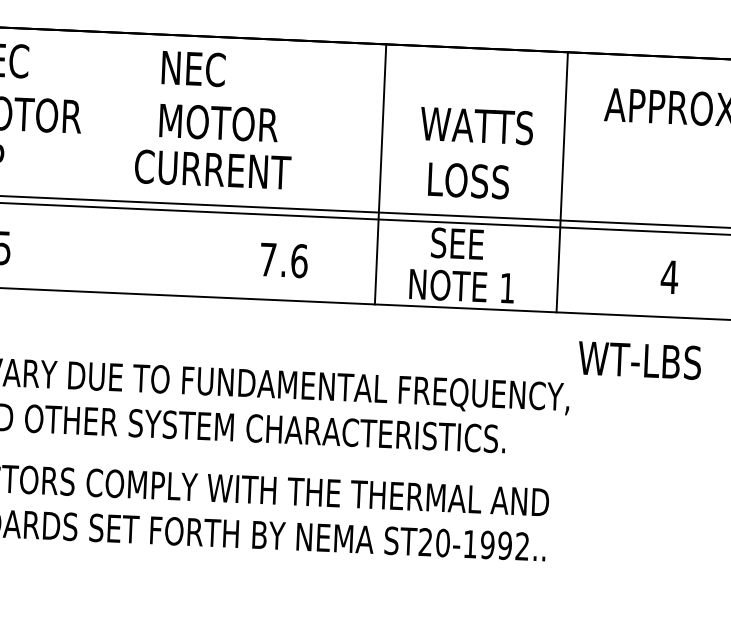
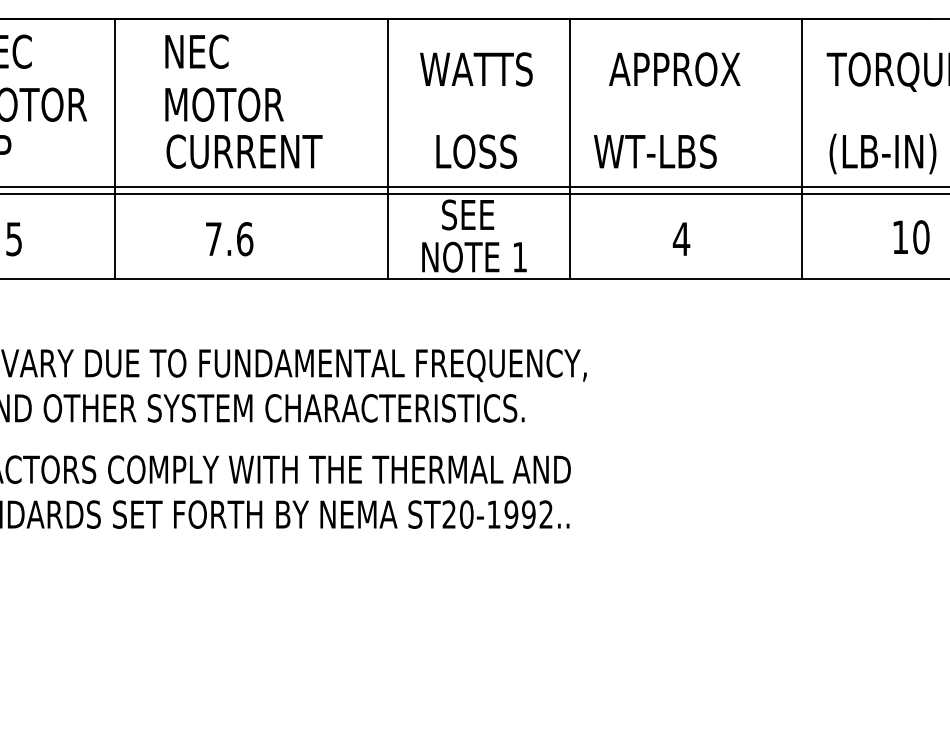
text: (477, 126) -> (476, 69), moved
line: (108, 161) -> (115, 148), added
text: (212, 169) -> (244, 151), moved
text: (283, 260) -> (229, 239), moved
text: (639, 360) -> (655, 151), moved

